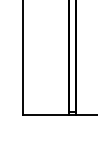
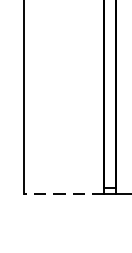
line: (46, 115) -> (64, 194), solid -> dashed

